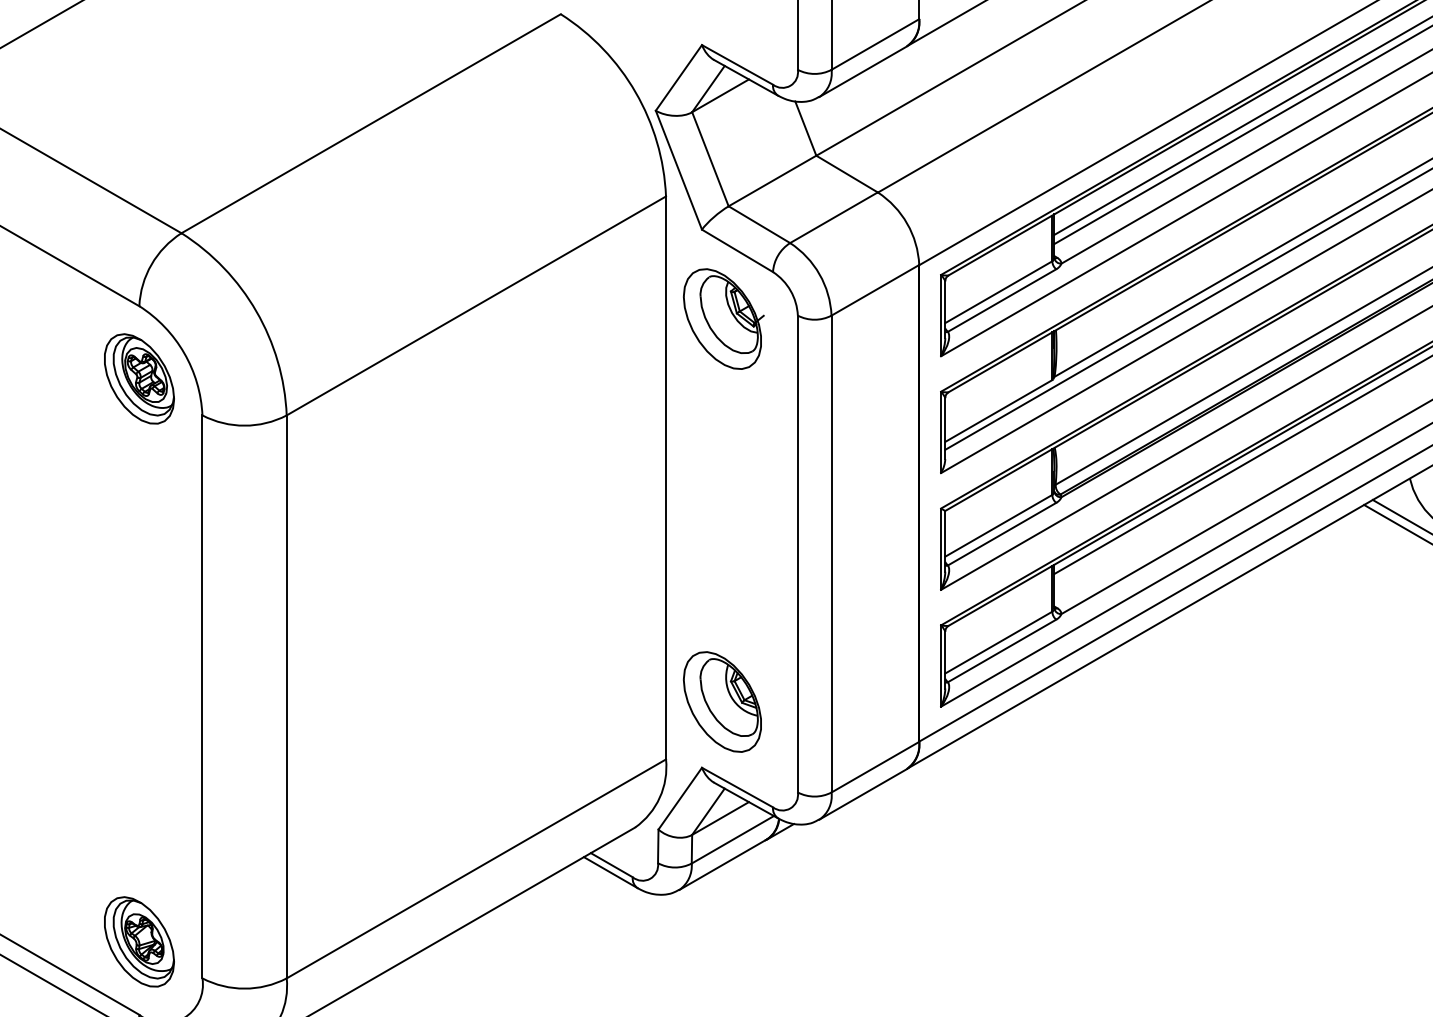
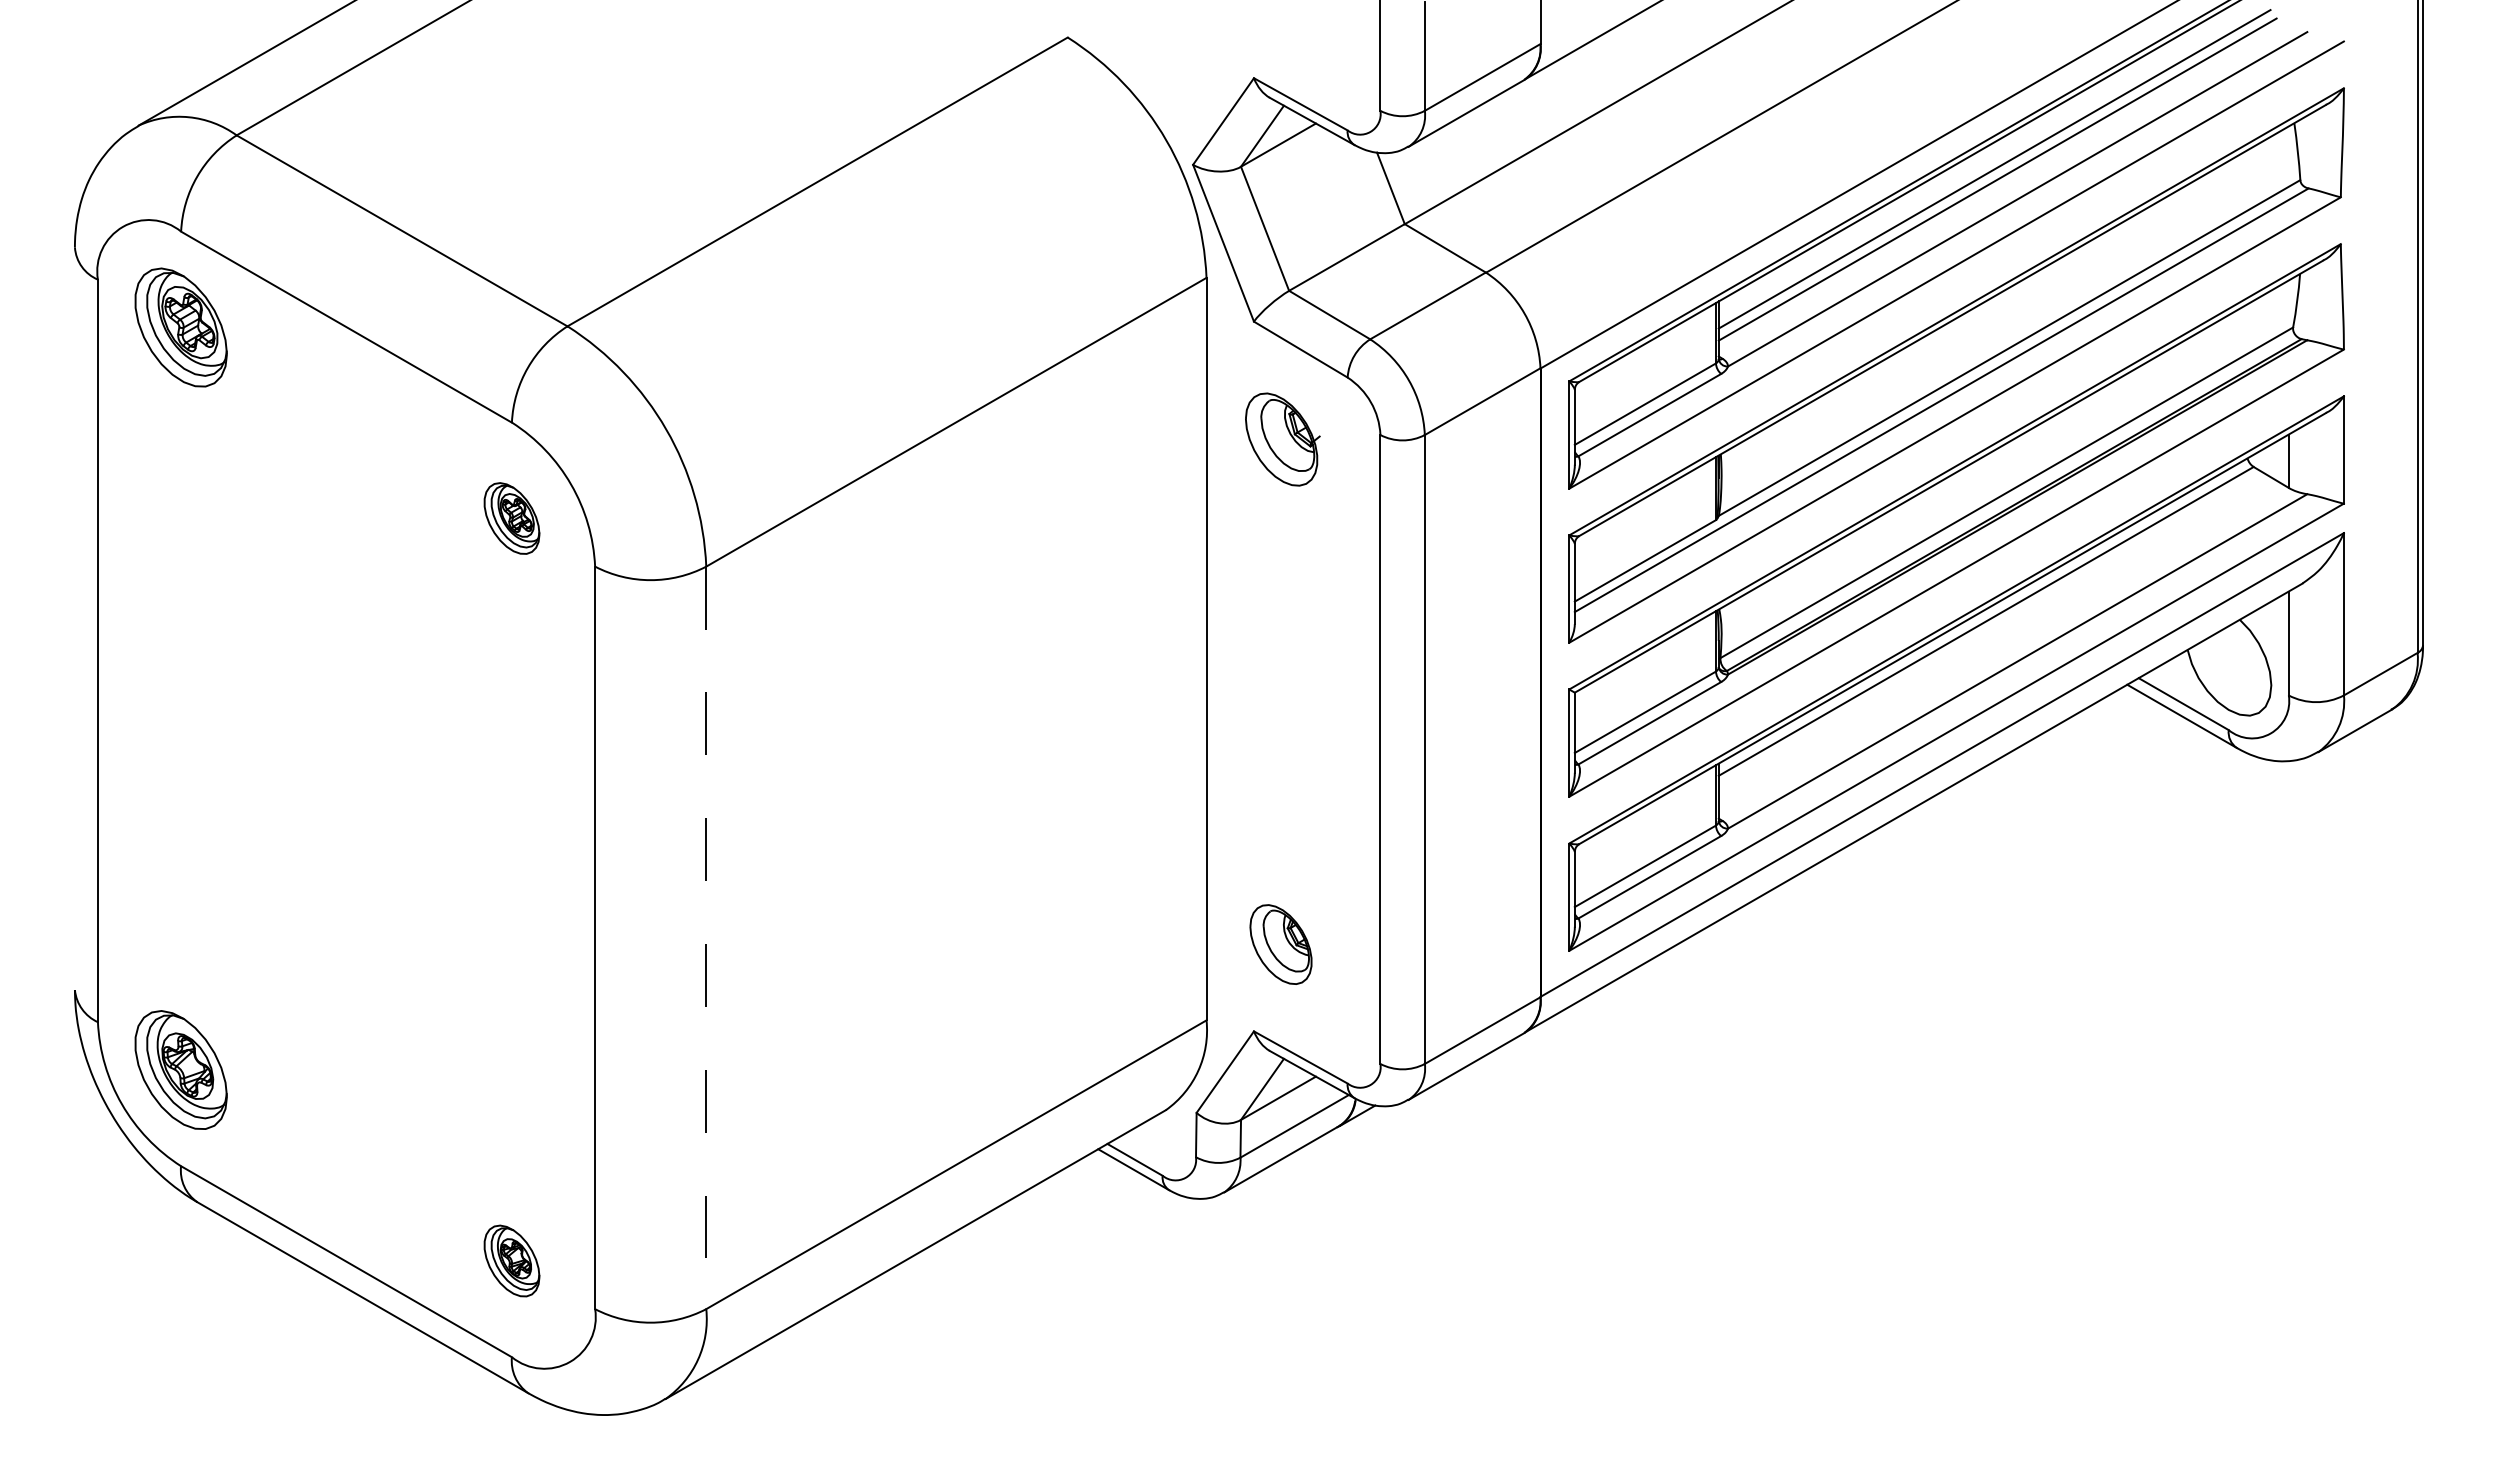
part: (723, 319) -> (1282, 439), size x0.7
part: (139, 378) -> (511, 518), size x0.6
line: (286, 697) -> (706, 938), solid -> dashed
part: (722, 701) -> (1280, 944), size x0.6
part: (139, 941) -> (511, 1260), size x0.6

